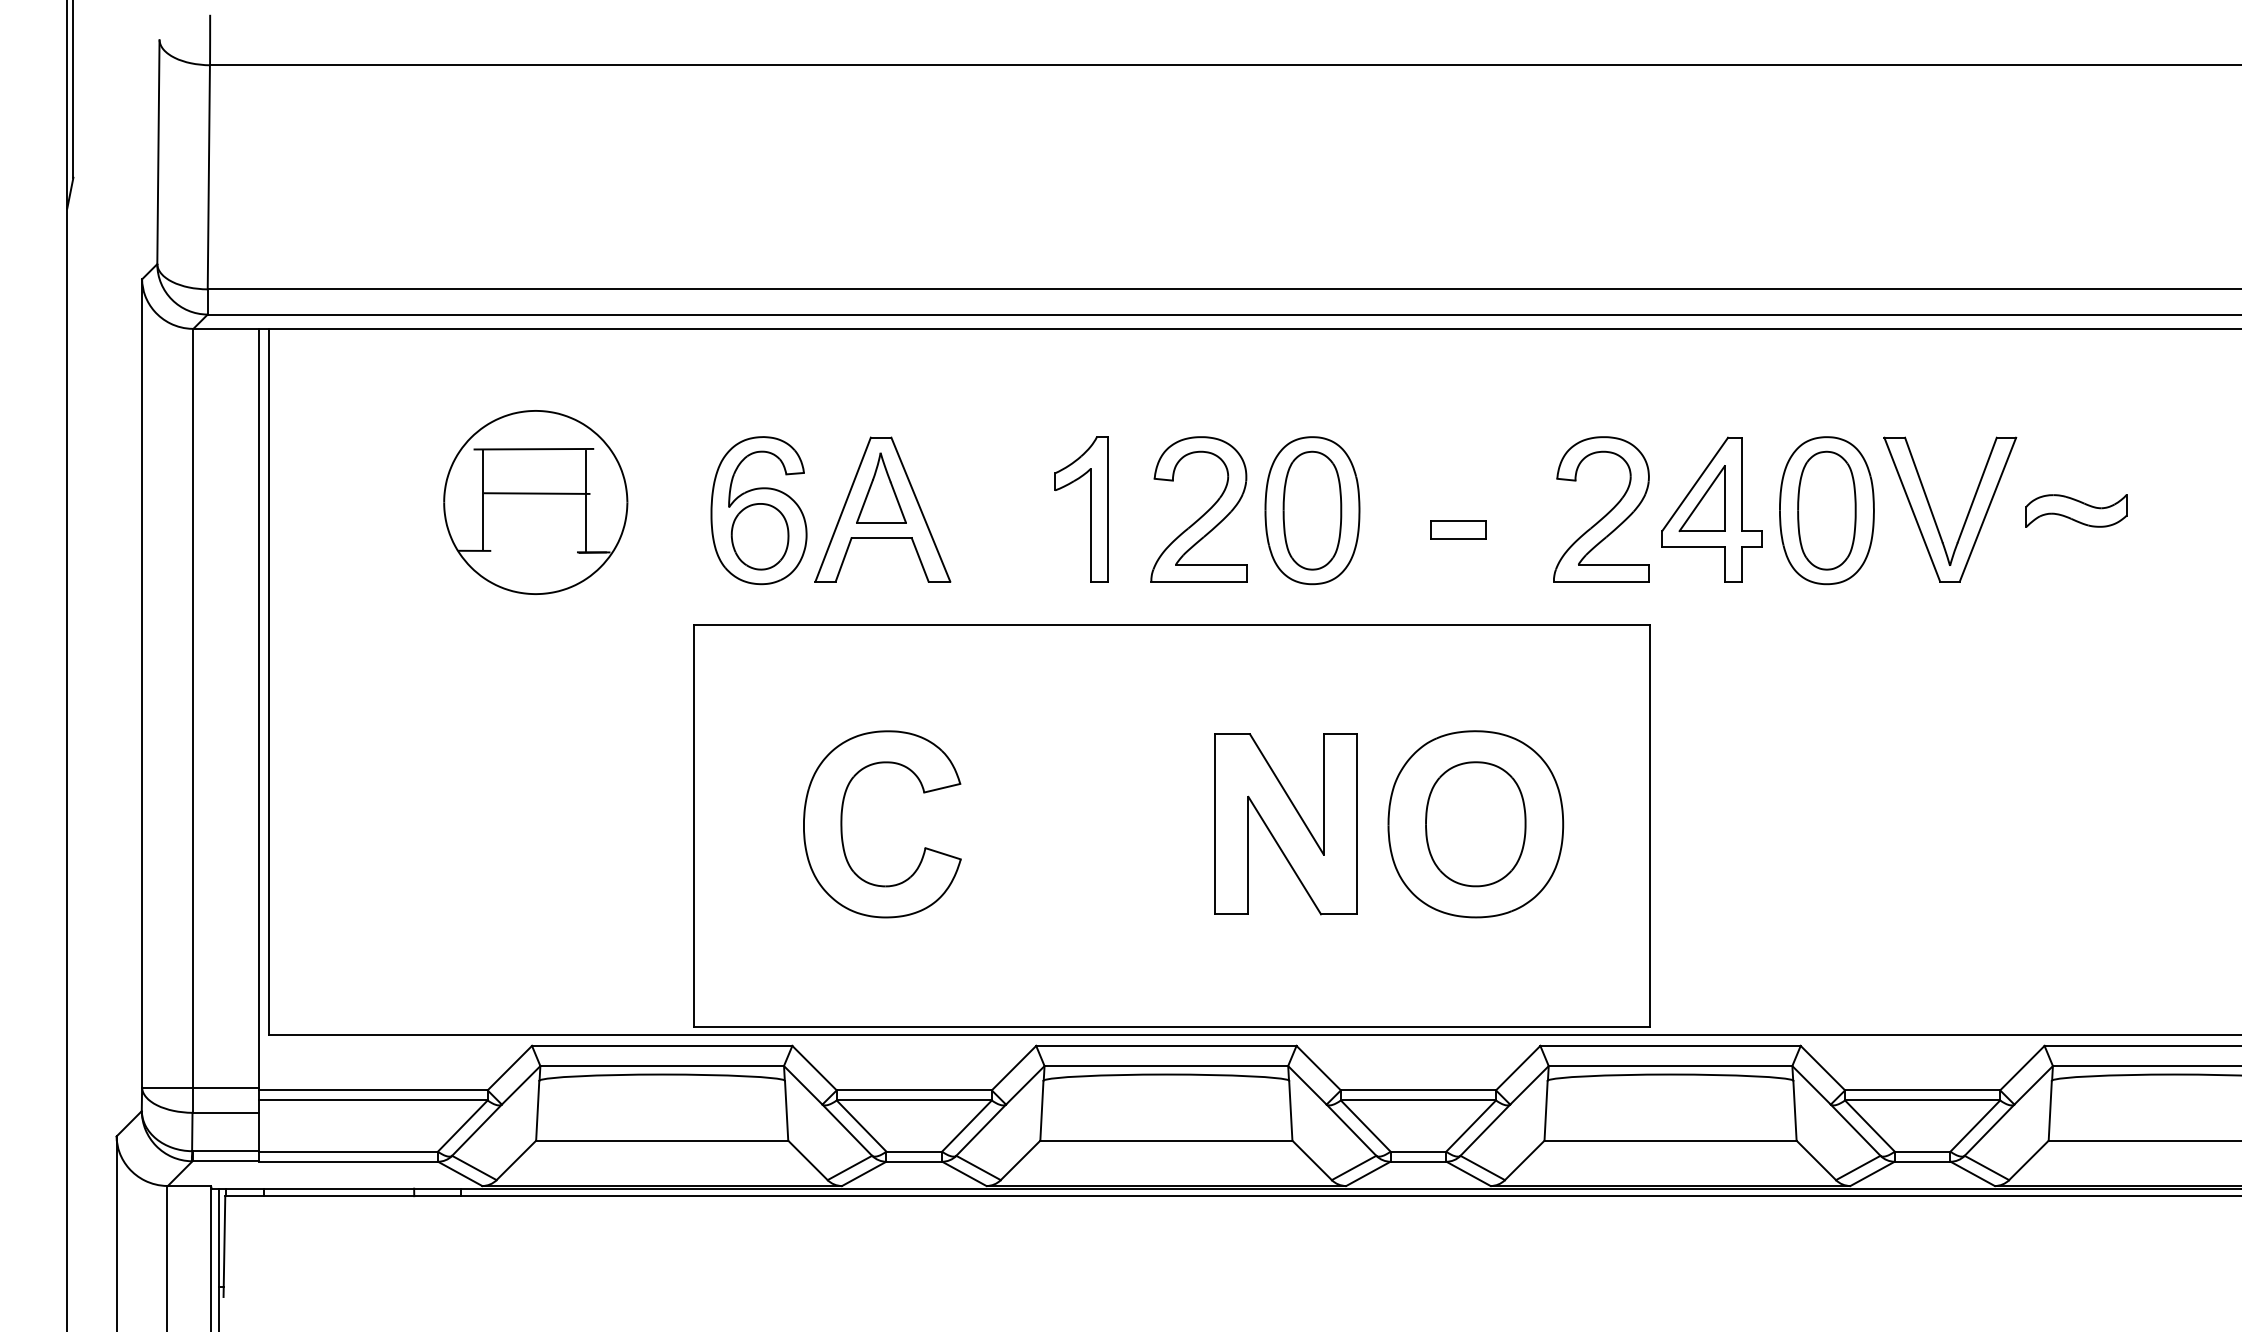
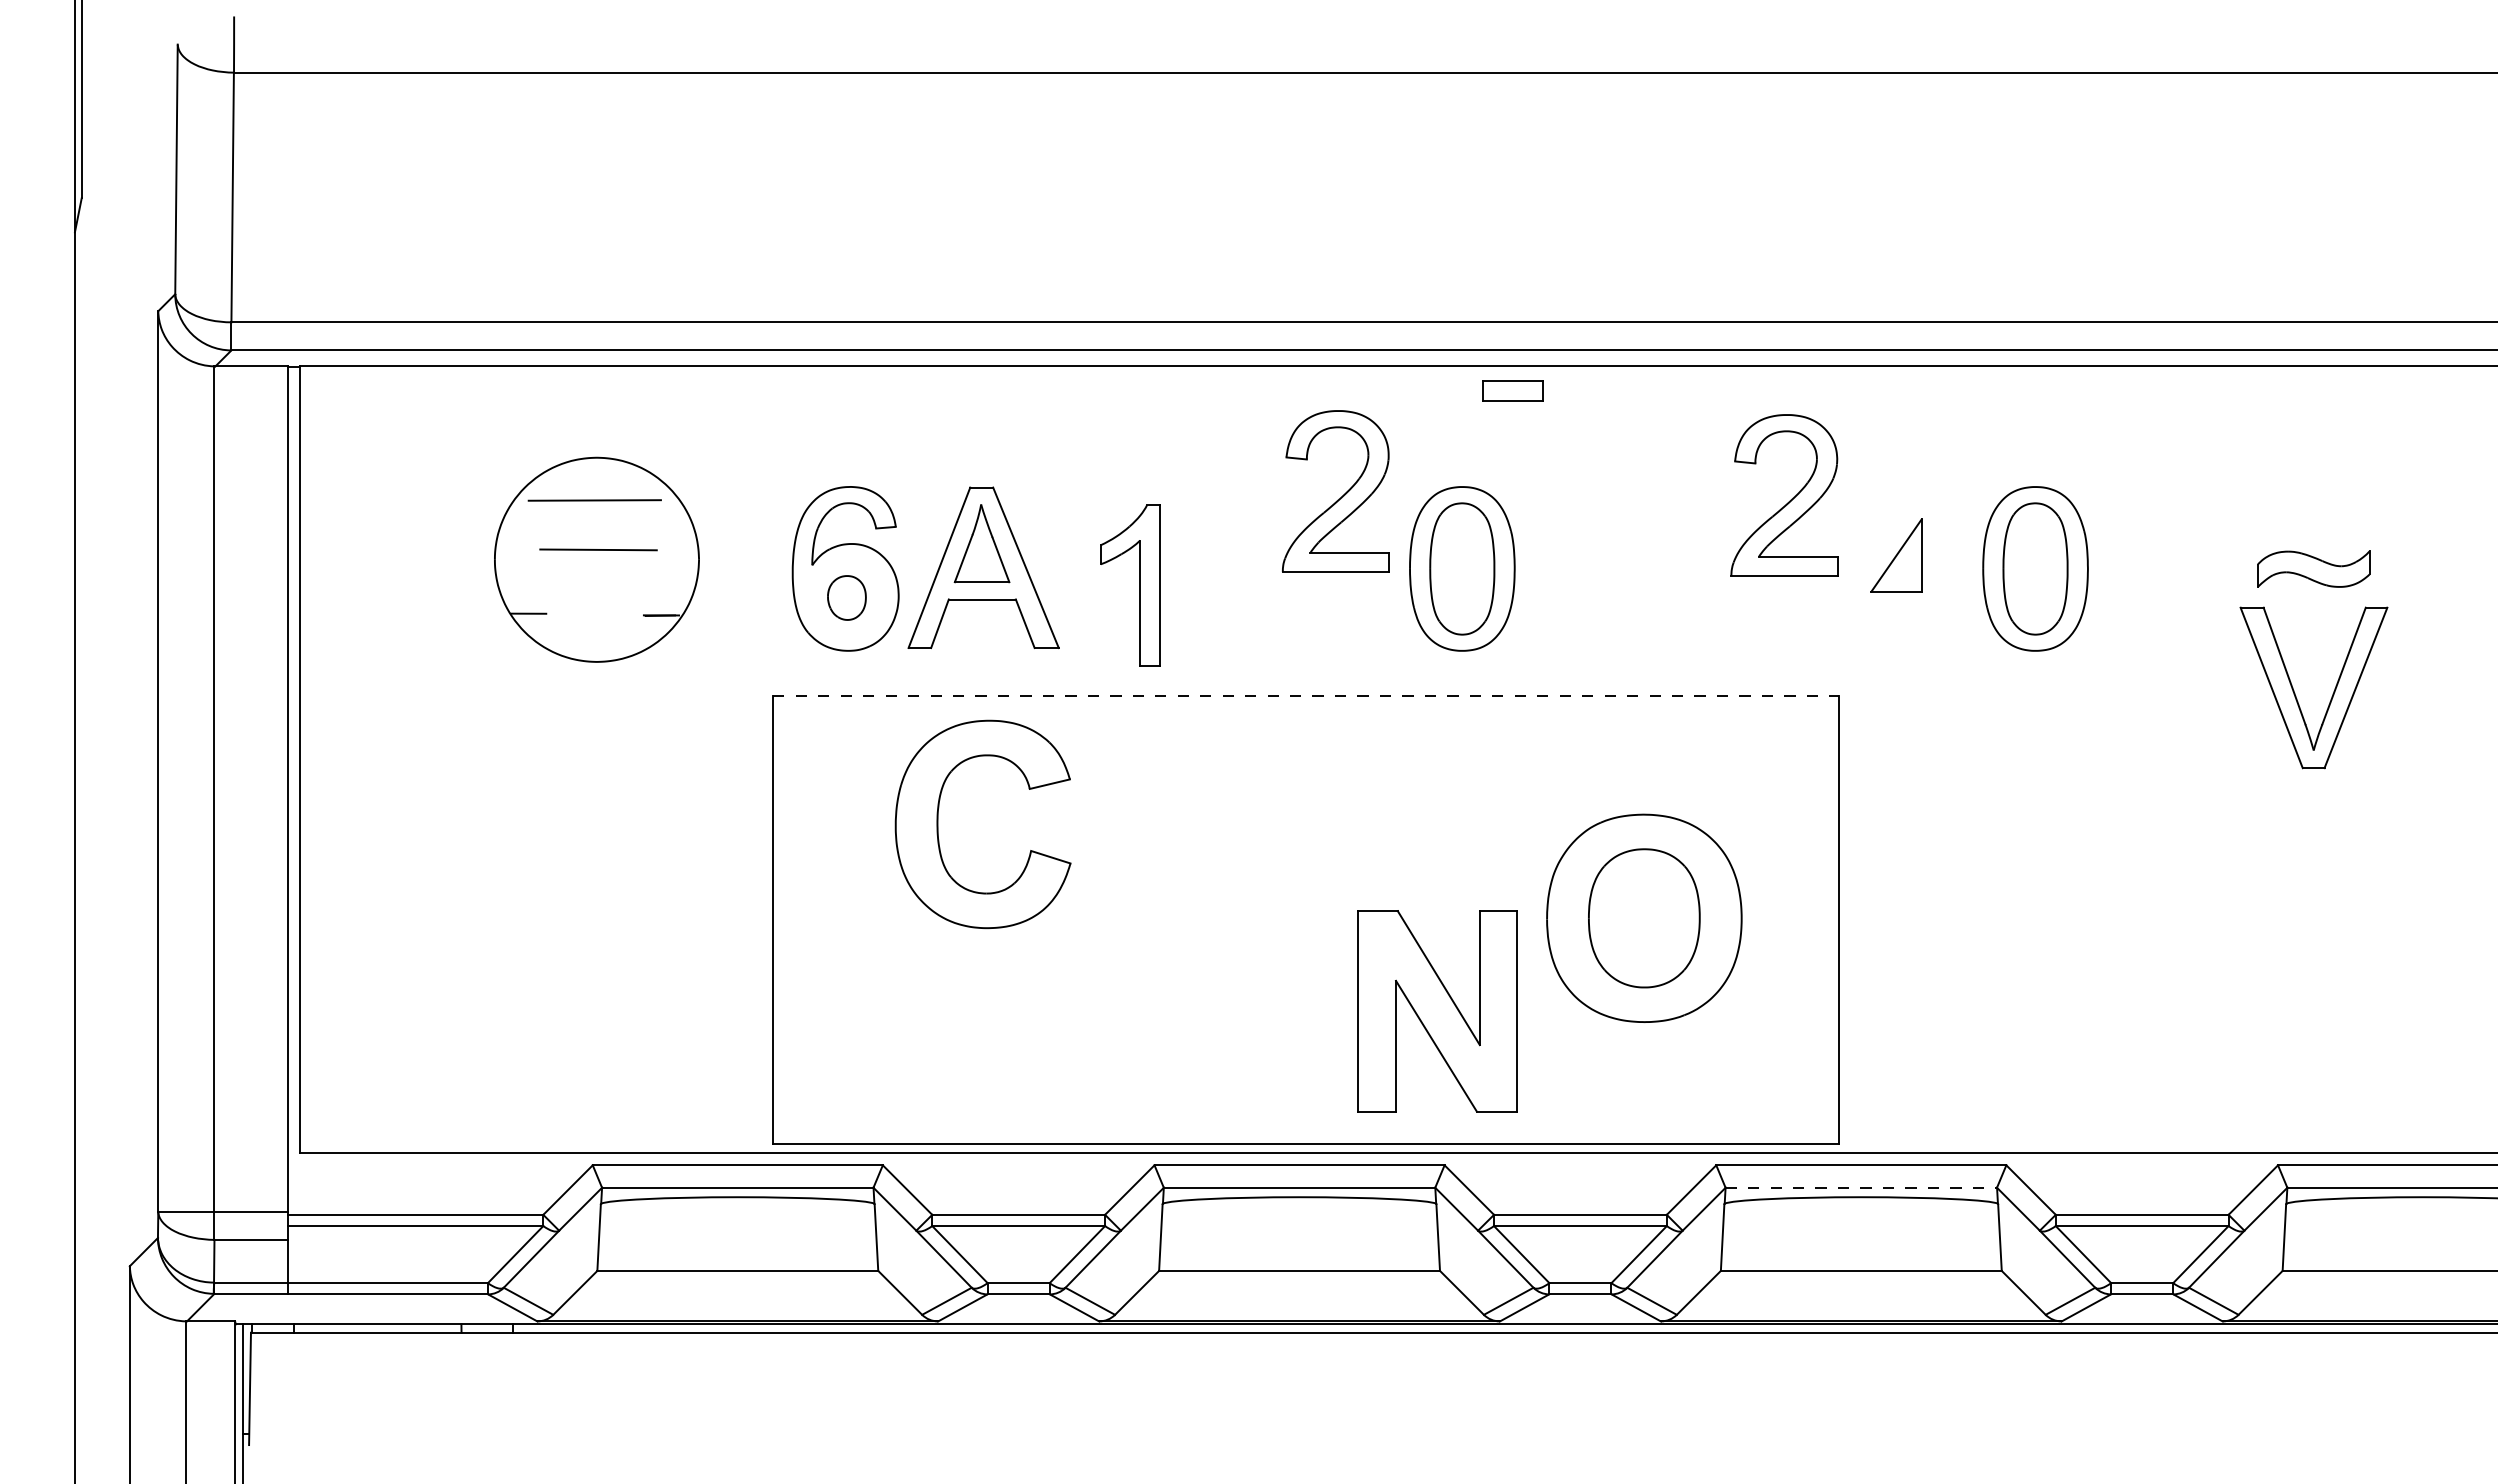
line: (482, 499) -> (537, 556), removed
line: (585, 500) -> (652, 557), removed
part: (1090, 509) -> (1139, 585), moved
part: (1712, 509) -> (1907, 567), removed
part: (1204, 513) -> (1341, 496), moved
part: (1606, 513) -> (1789, 500), moved
part: (1933, 514) -> (2295, 693), moved
part: (1458, 529) -> (1512, 390), moved
part: (759, 536) -> (846, 597), size x0.6
line: (1171, 624) -> (1305, 695), solid -> dashed
part: (842, 824) -> (938, 824), moved
part: (1285, 824) -> (1437, 1011), moved
line: (1670, 1065) -> (1861, 1187), solid -> dashed

